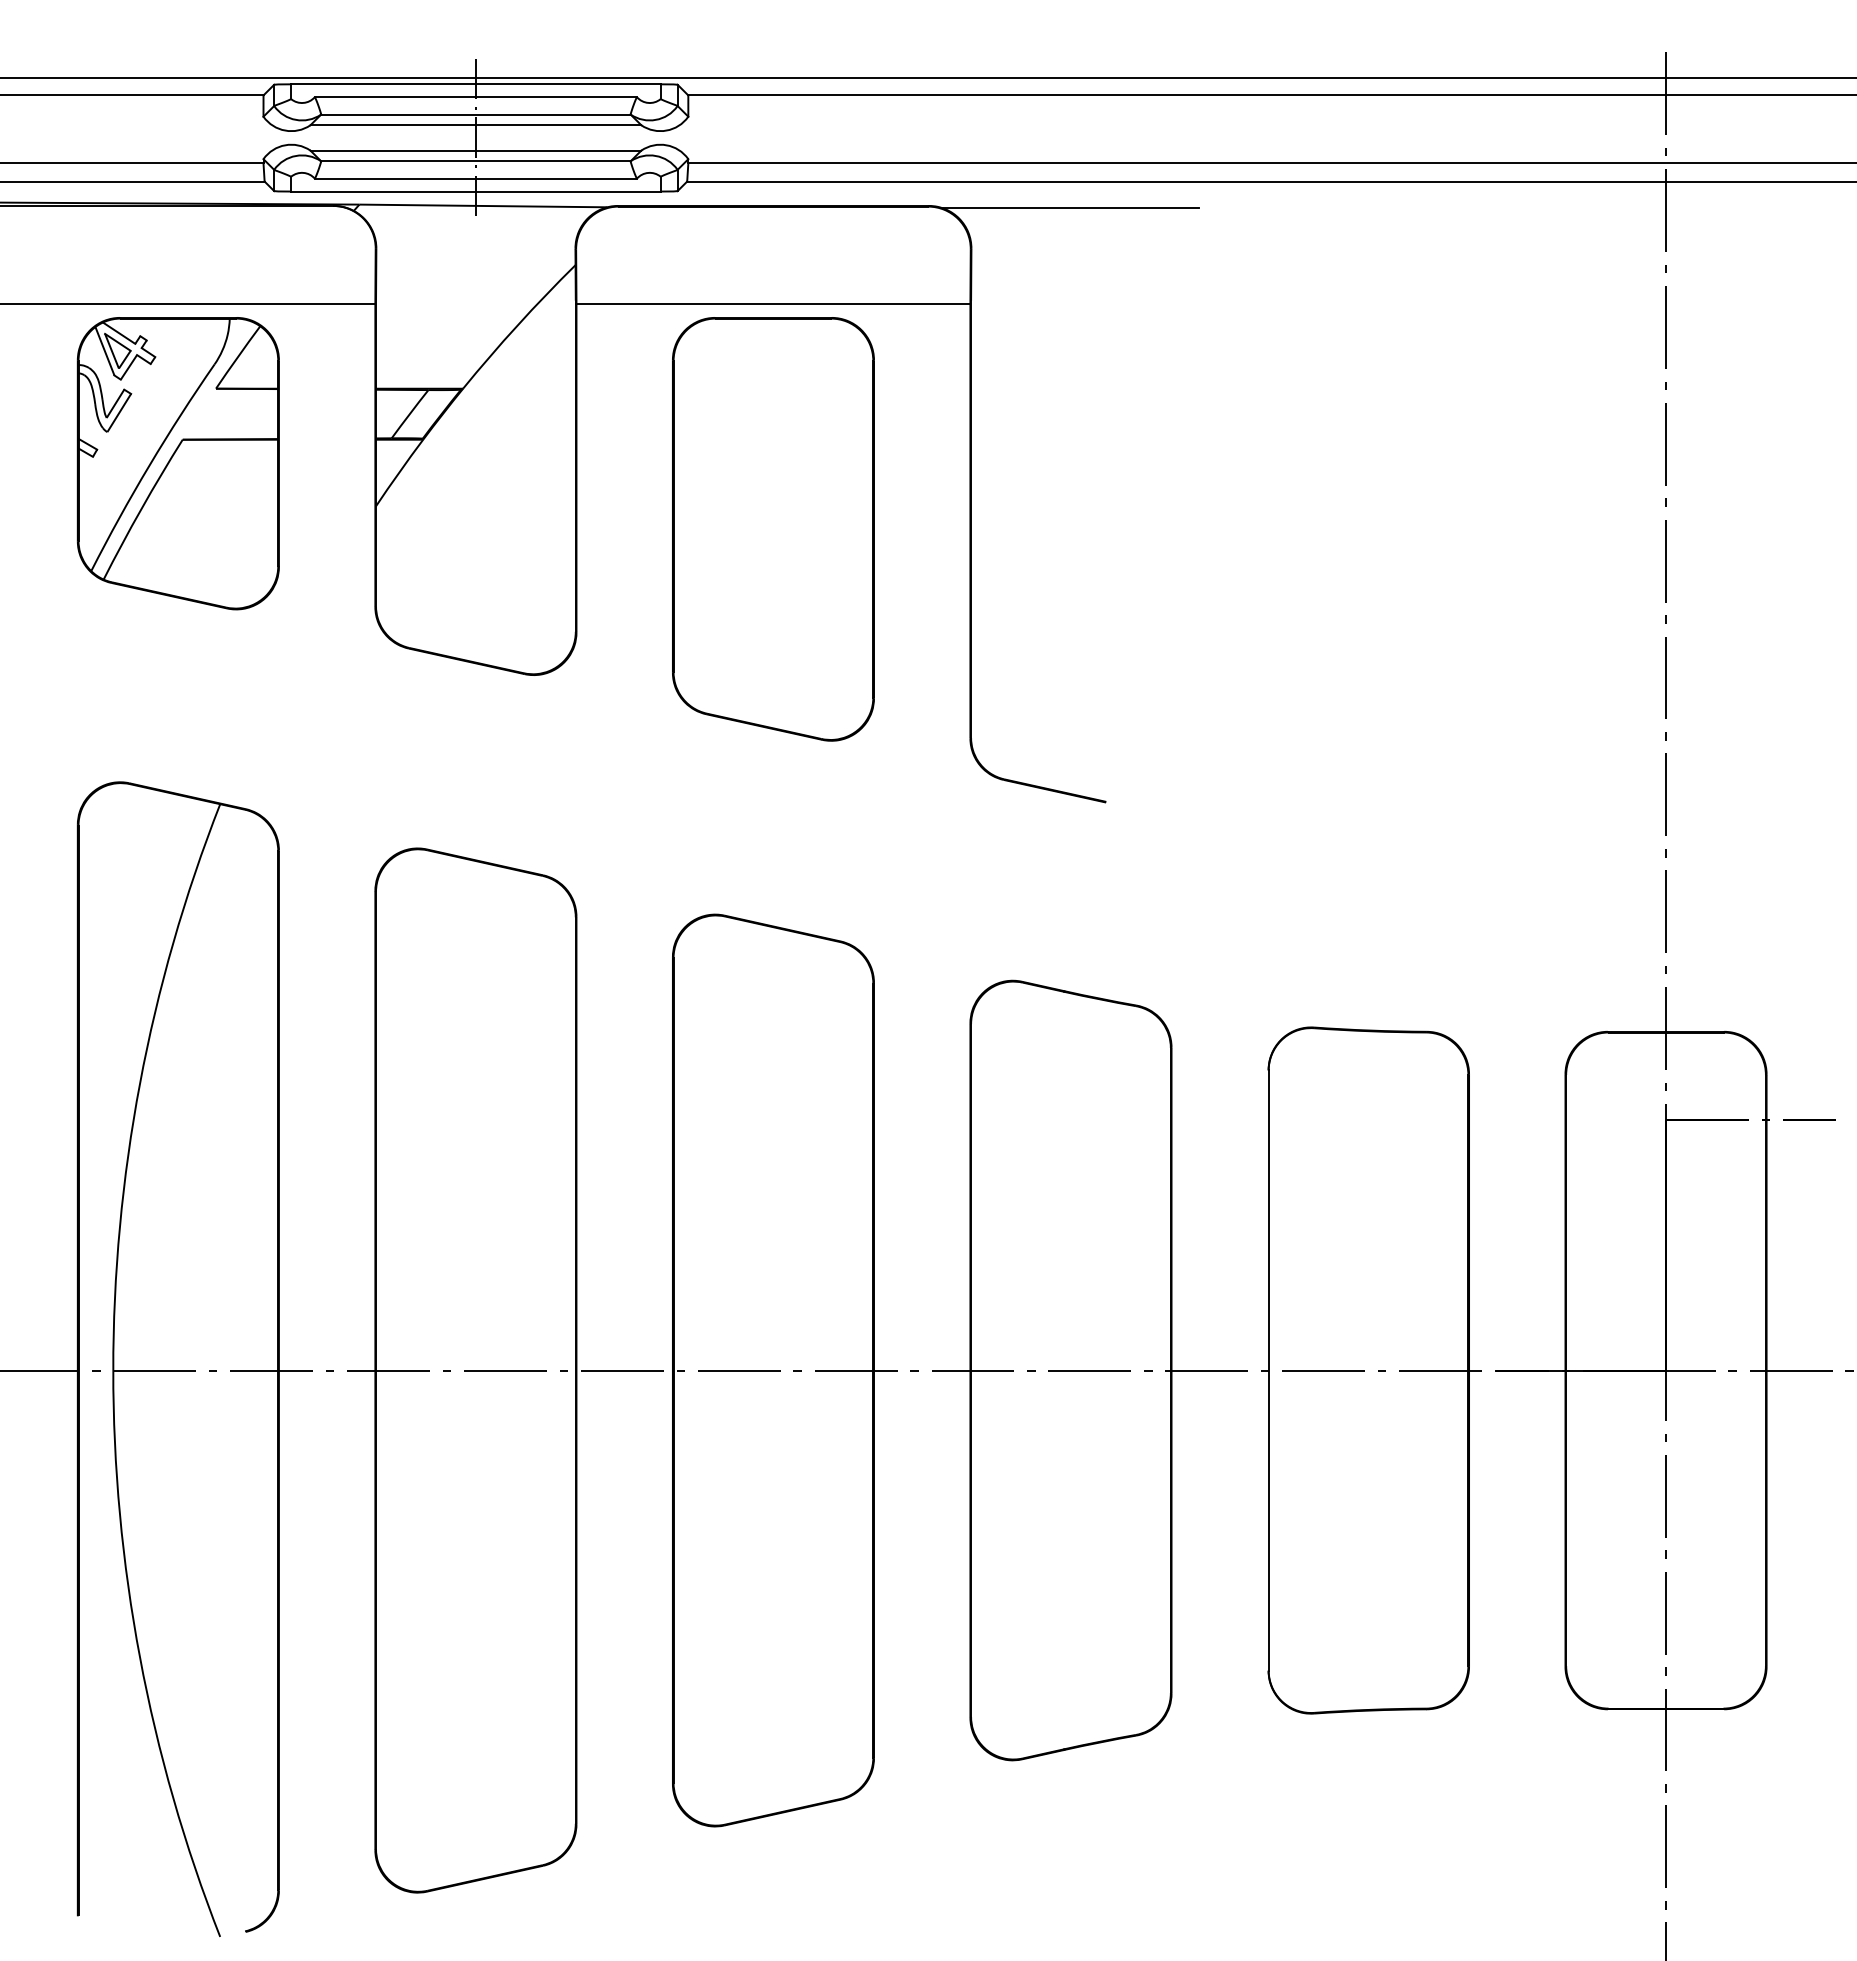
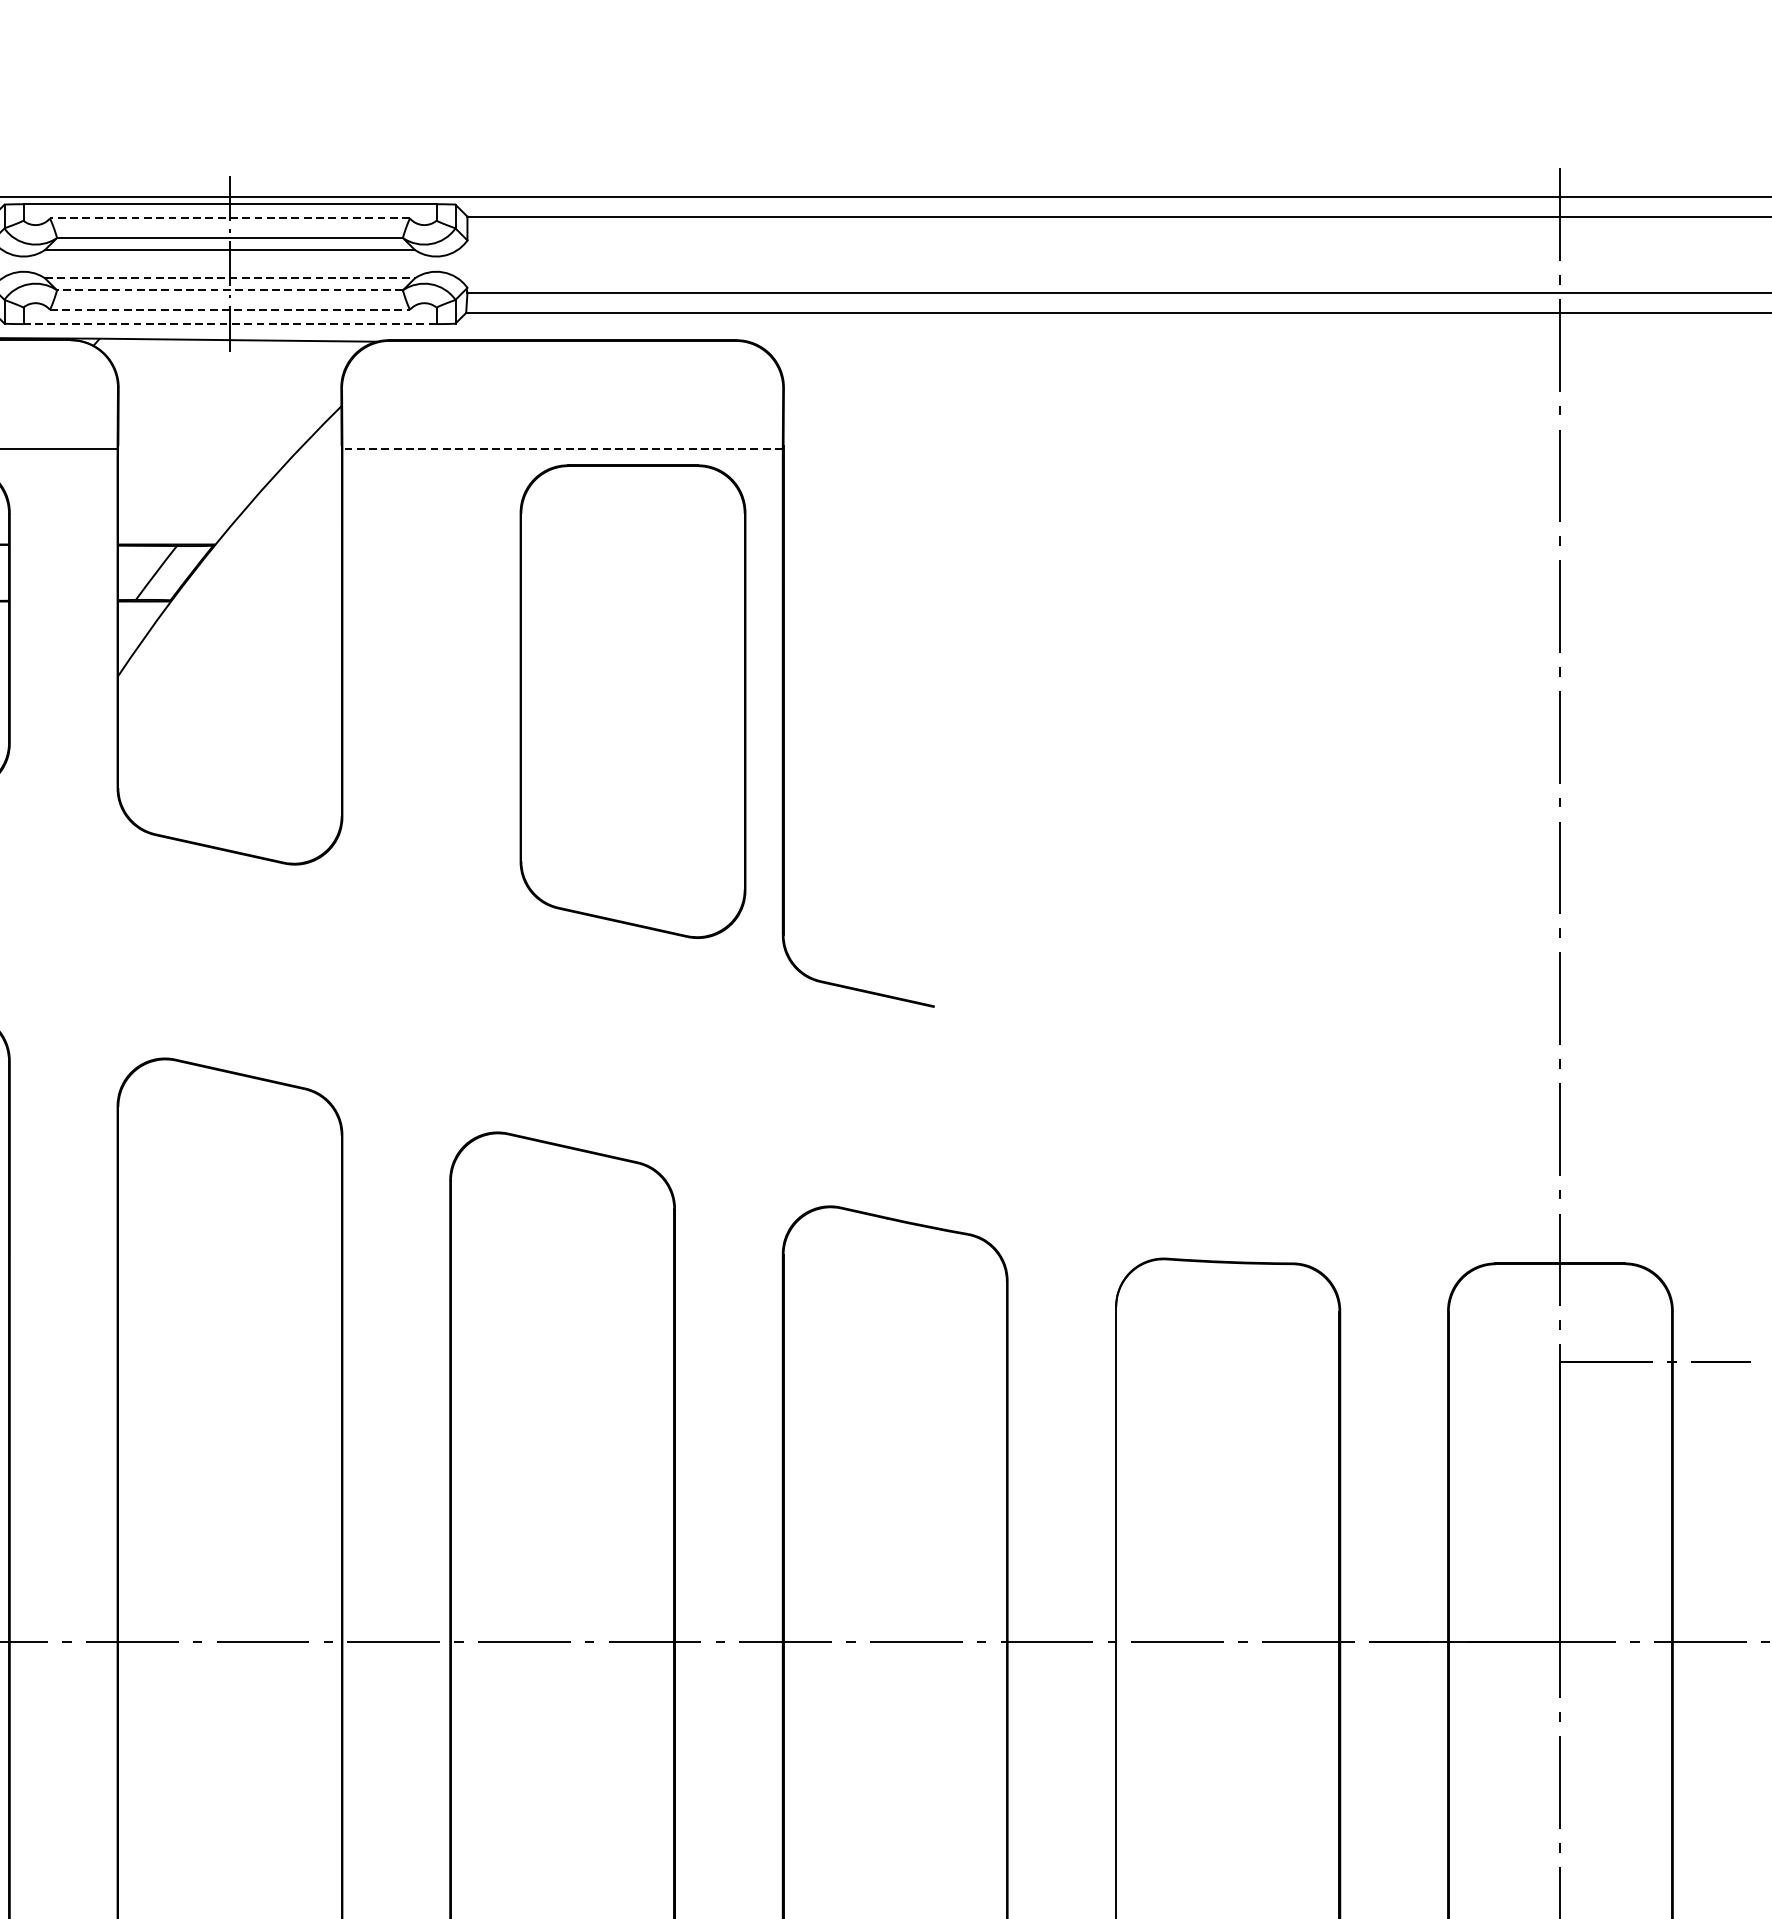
line: (475, 97) -> (229, 218), solid -> dashed
line: (476, 150) -> (230, 278), solid -> dashed
line: (475, 161) -> (229, 290), solid -> dashed
line: (475, 178) -> (229, 309), solid -> dashed
line: (475, 191) -> (229, 324), solid -> dashed
line: (1070, 208) -> (894, 343), removed
line: (773, 303) -> (562, 449), solid -> dashed
part: (773, 529) -> (633, 701), moved

